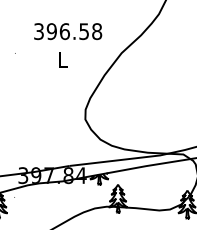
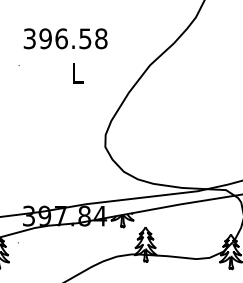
text: (68, 31) -> (66, 38), moved

